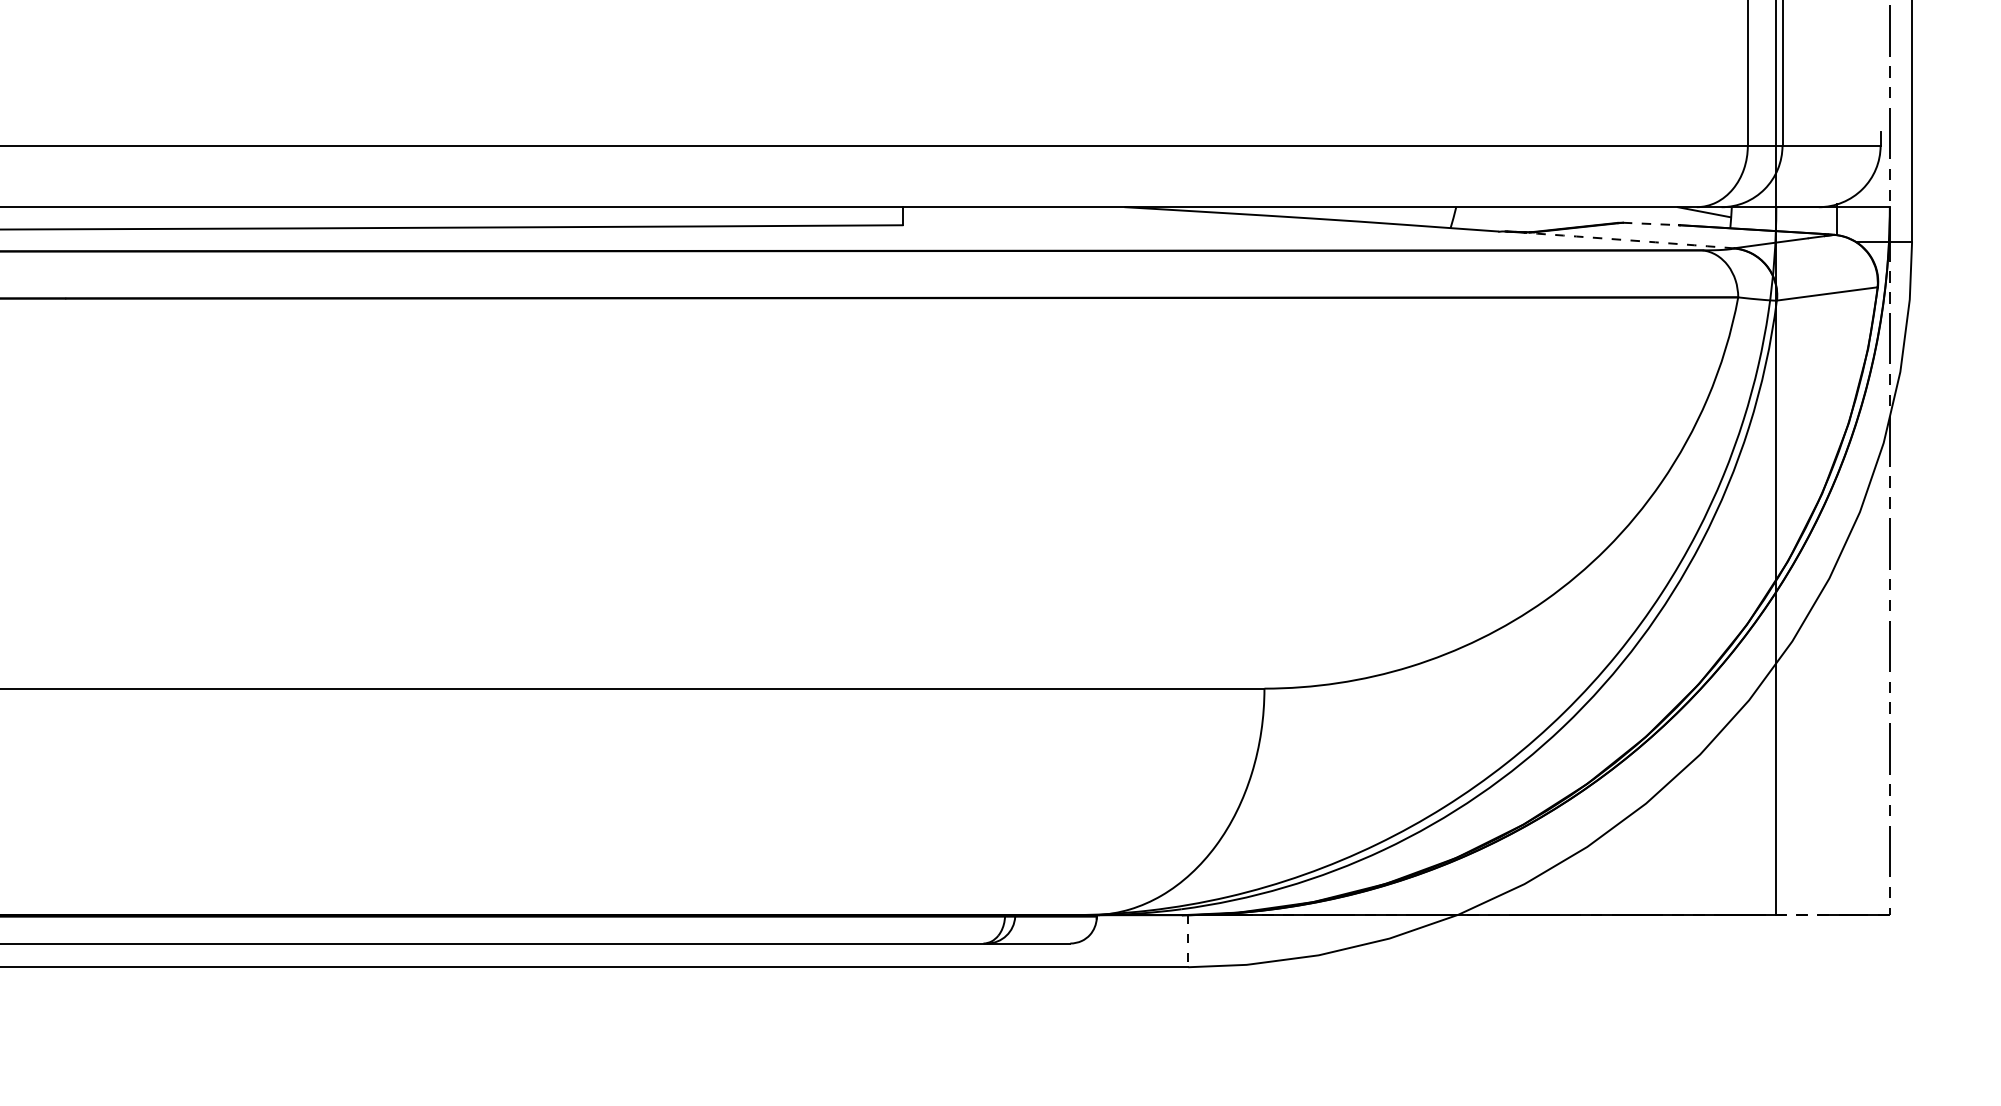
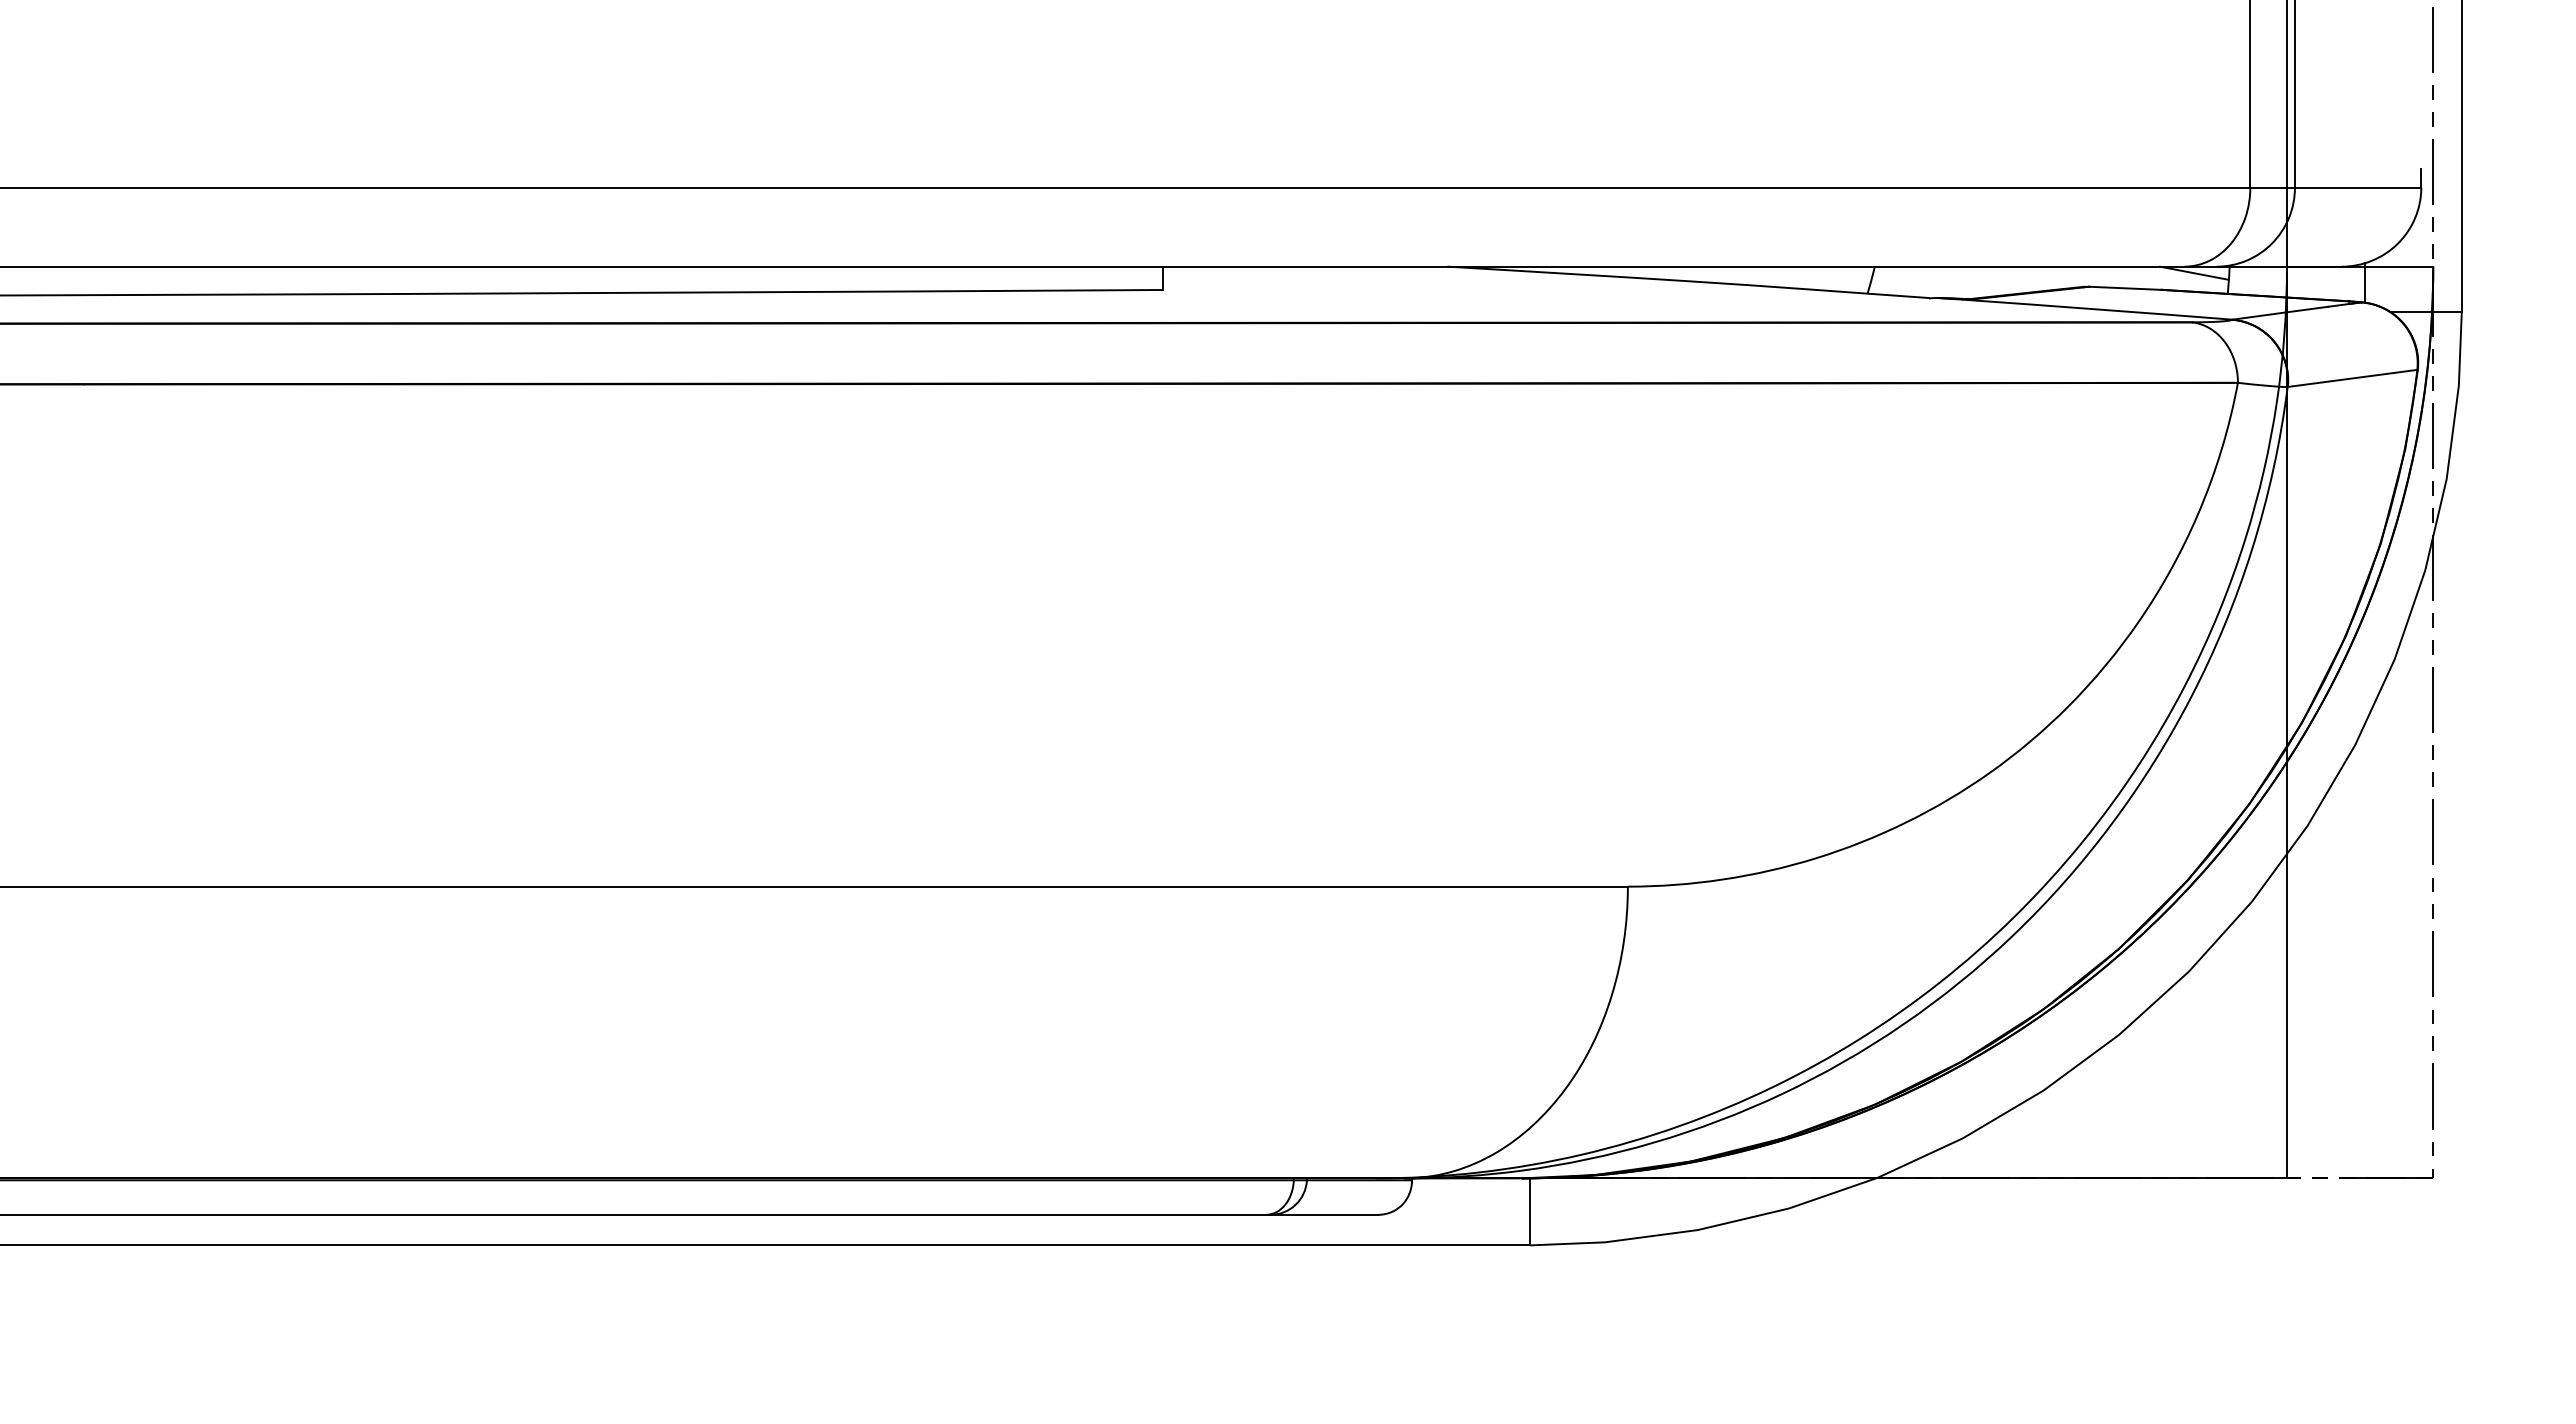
line: (1650, 224) -> (2125, 288), dashed -> solid
arc: (1629, 240) -> (2097, 309), dashed -> solid
line: (1188, 940) -> (1529, 1211), dashed -> solid

